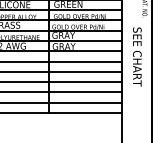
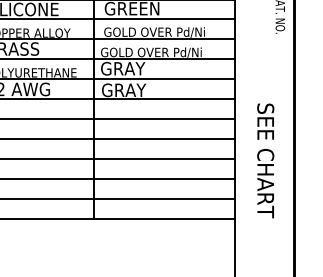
text: (137, 56) -> (266, 159), moved

